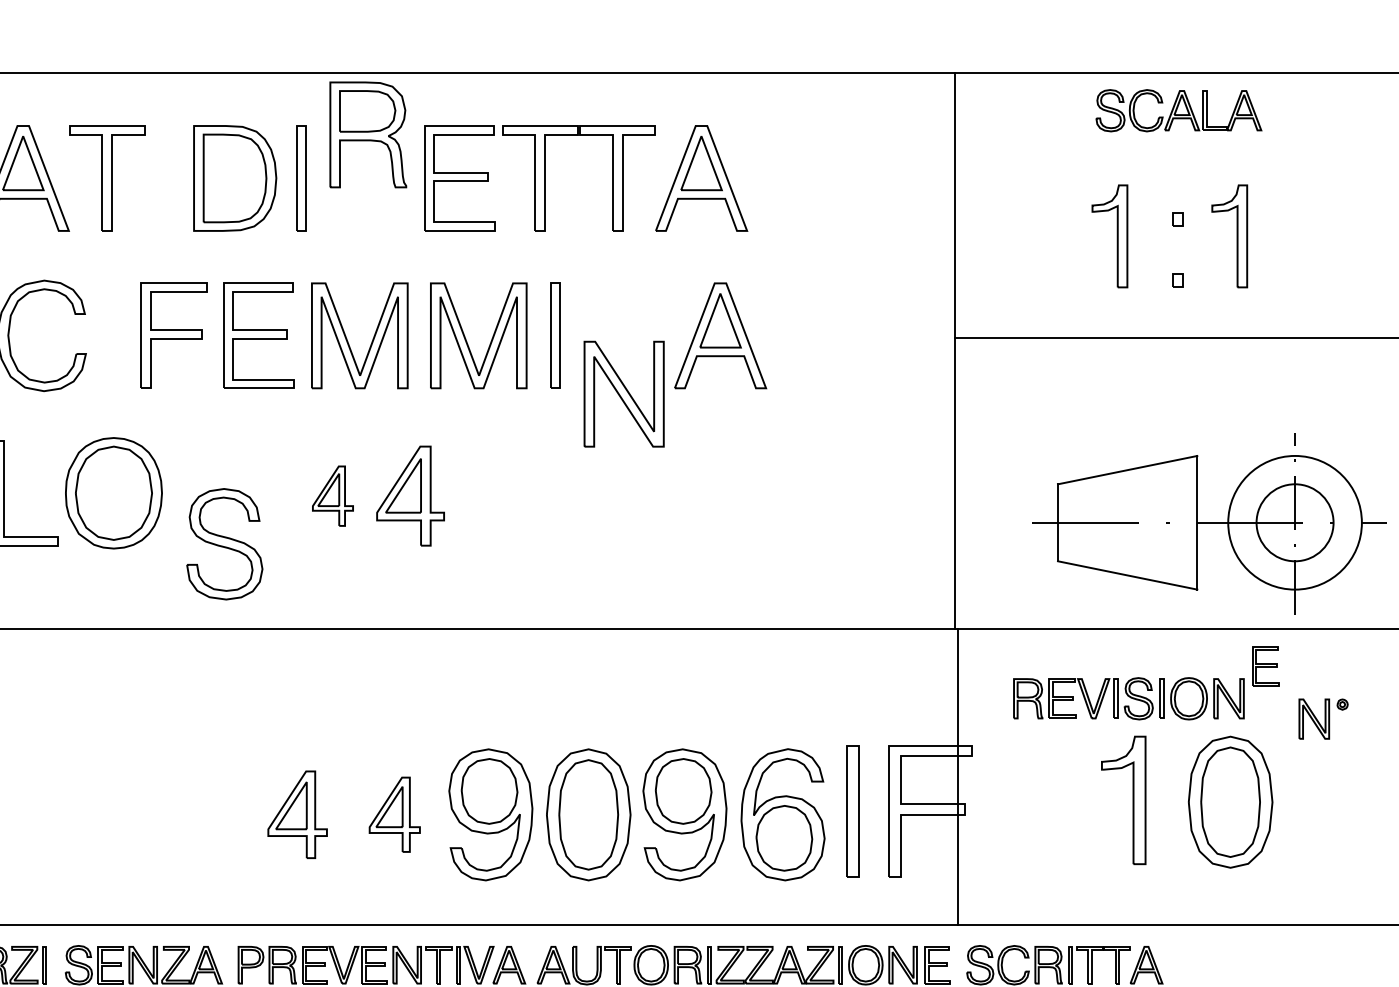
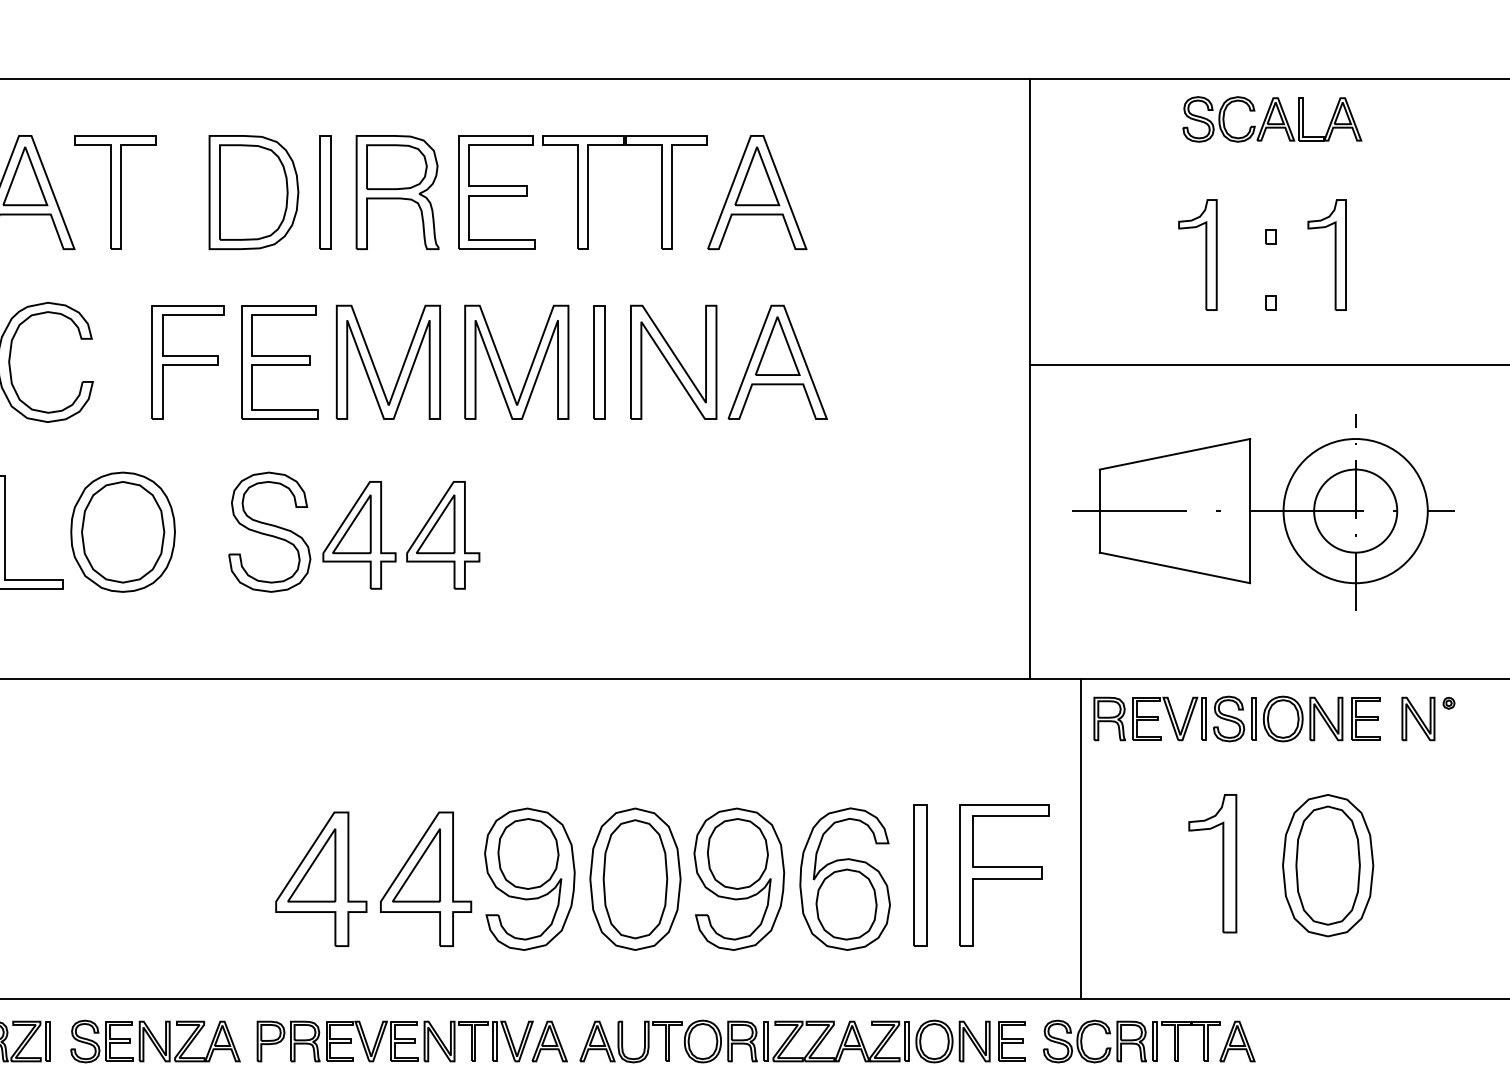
part: (368, 134) -> (397, 192), moved
part: (623, 393) -> (673, 361), moved
part: (332, 496) -> (359, 535), size x1.67
part: (1209, 524) -> (1263, 512), moved
part: (224, 543) -> (269, 531), moved
part: (1129, 698) -> (1218, 718), moved
part: (1323, 718) -> (1428, 718), moved
line: (958, 777) -> (1081, 838), moved
part: (297, 814) -> (321, 878), size x1.43
part: (395, 814) -> (426, 878), size x1.67

